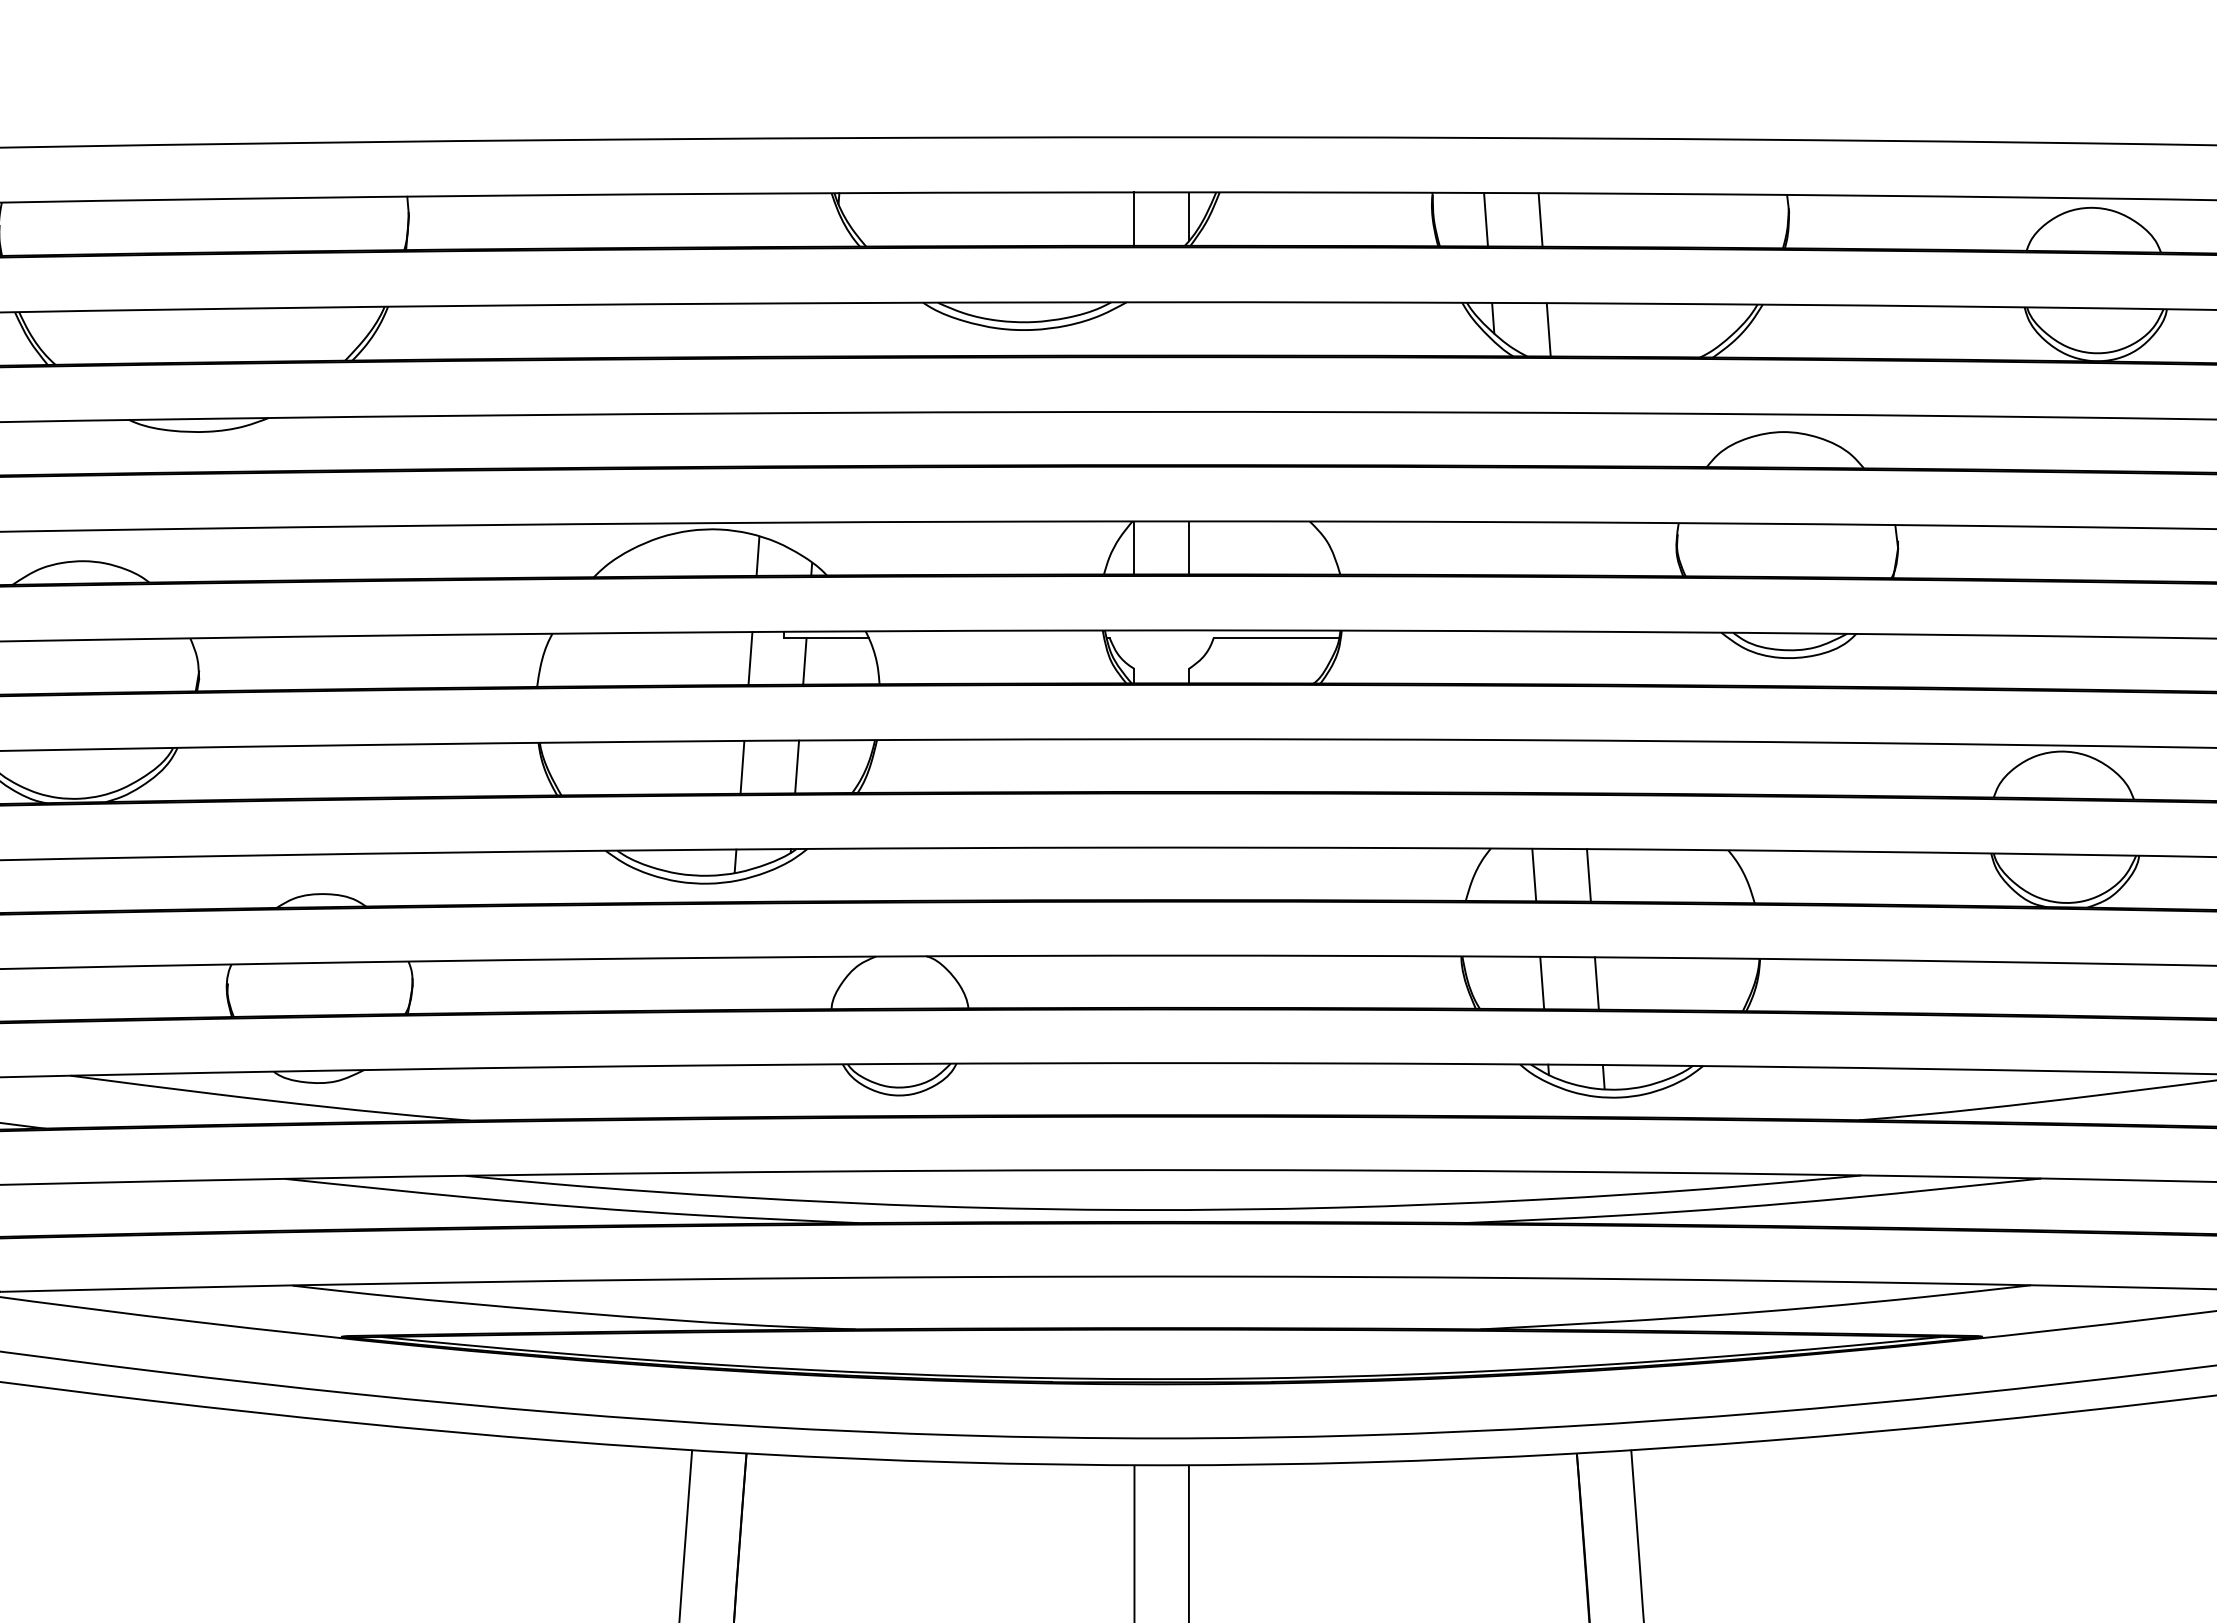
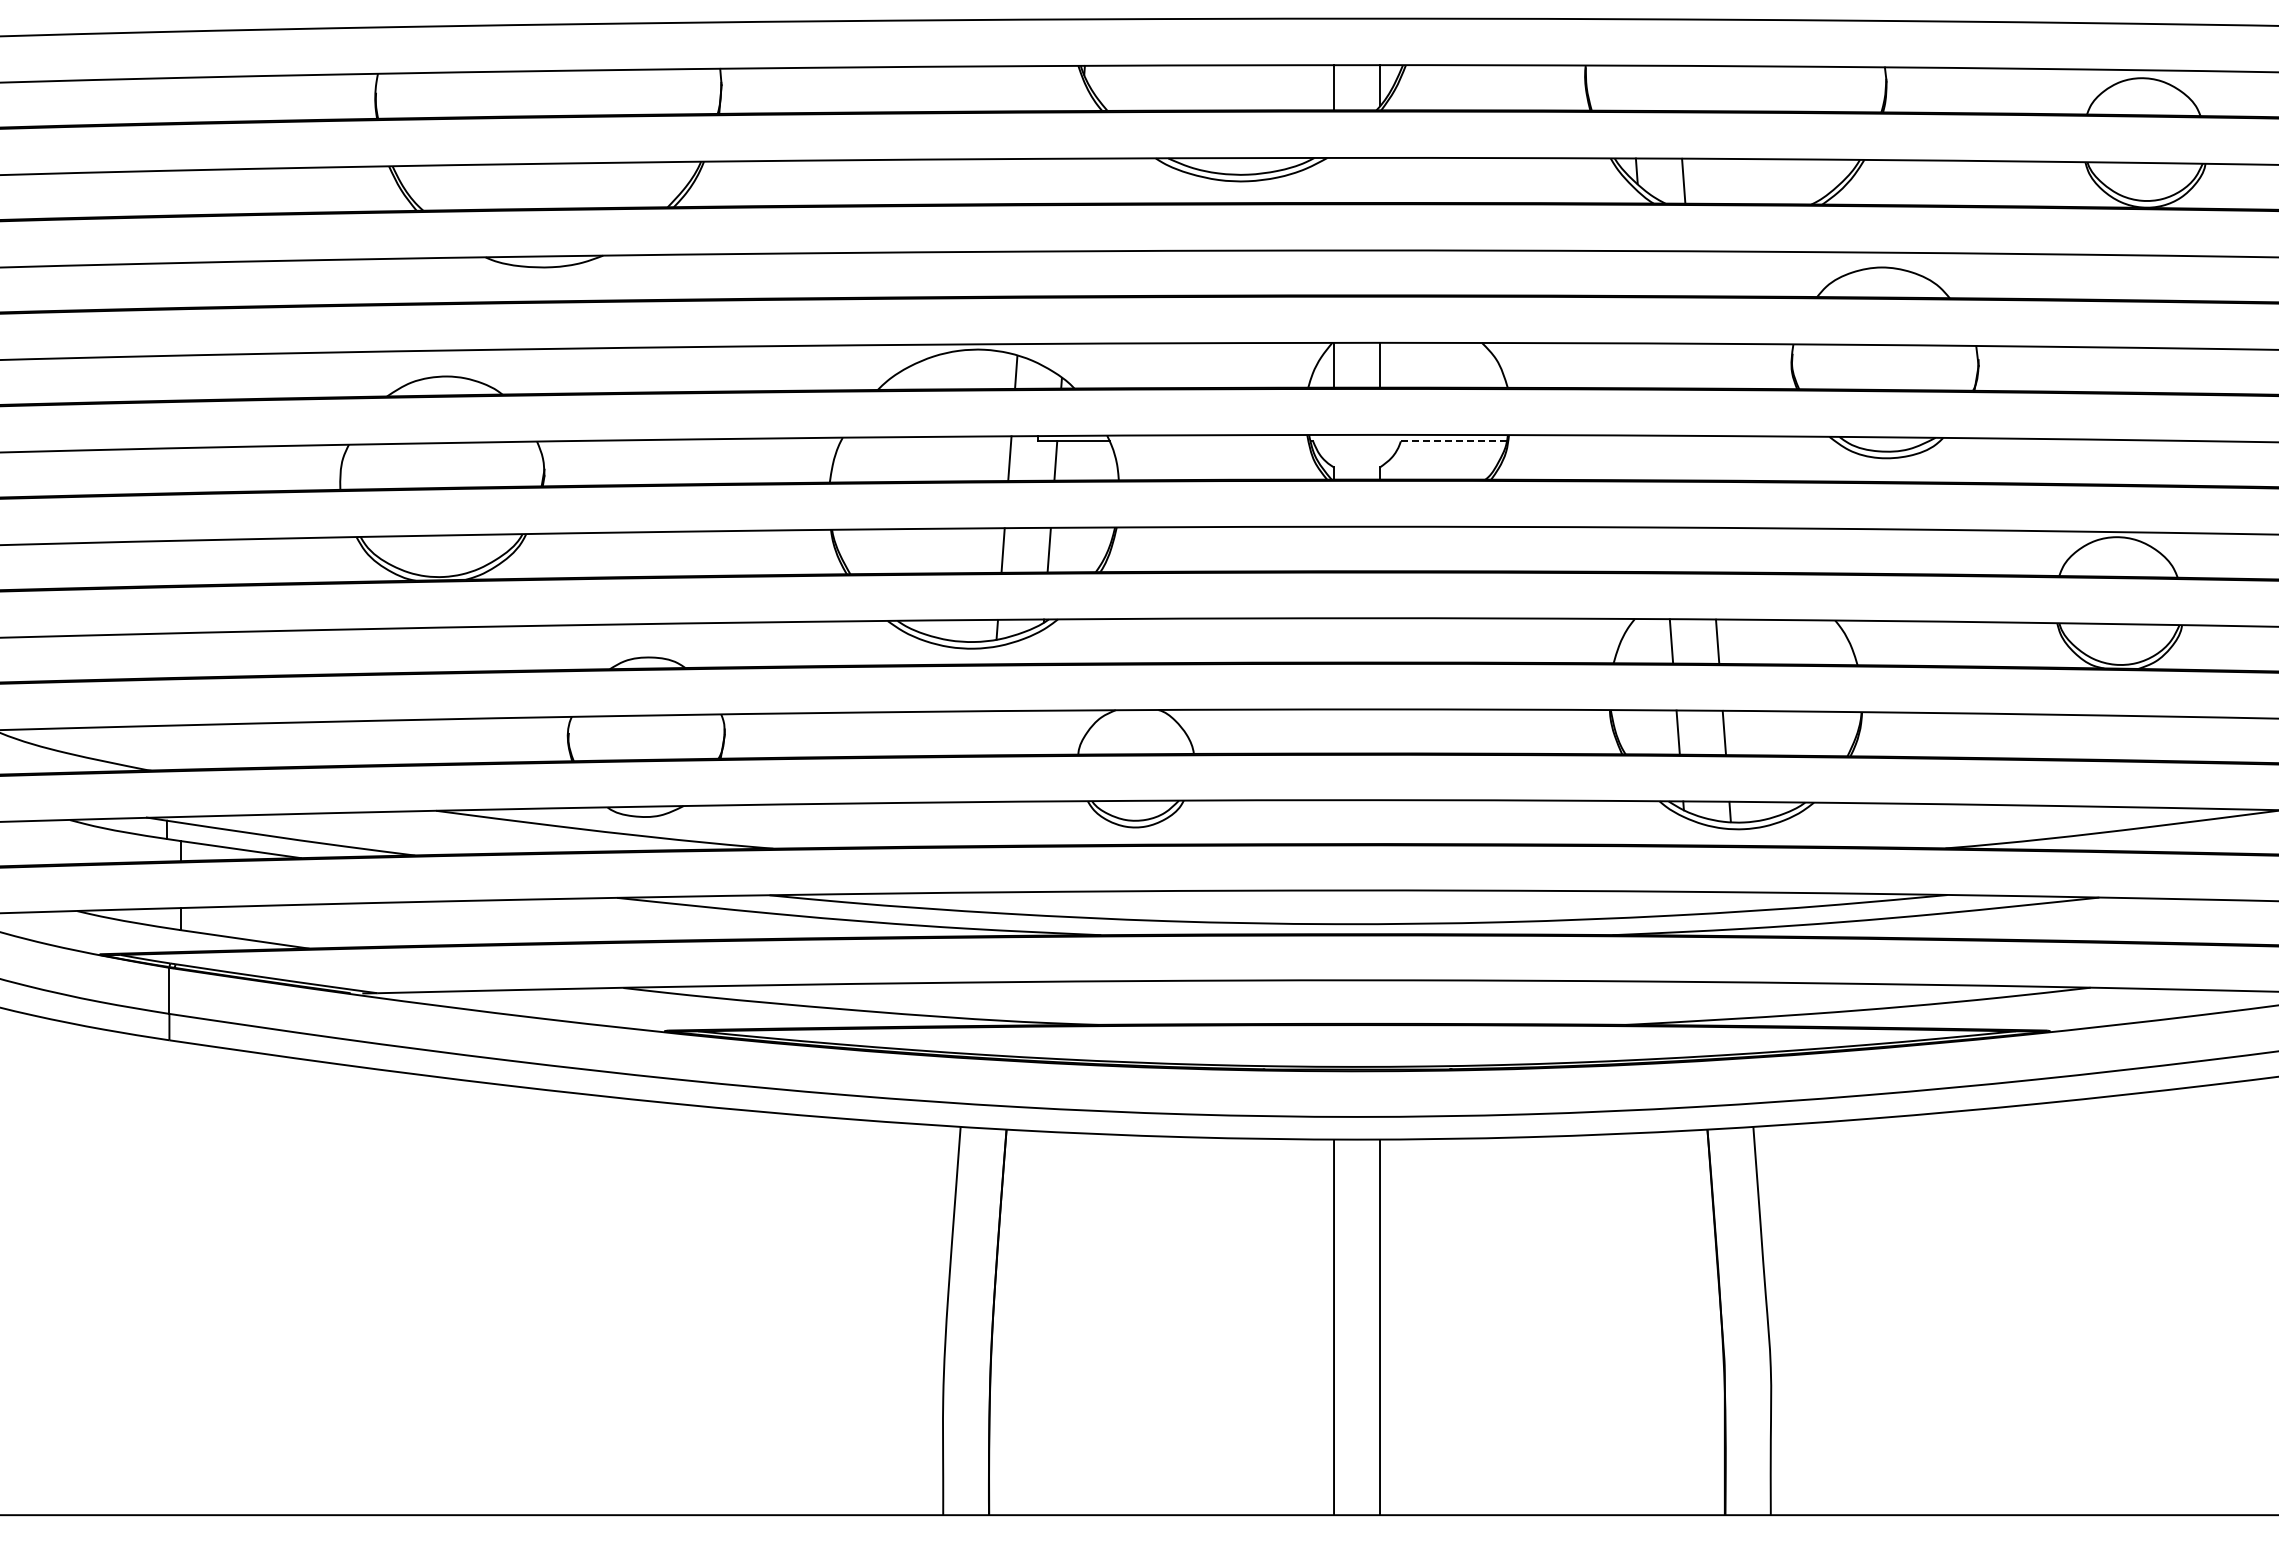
line: (1485, 218) -> (1630, 87), removed
line: (1540, 220) -> (1676, 88), removed
line: (1276, 638) -> (1453, 441), solid -> dashed

